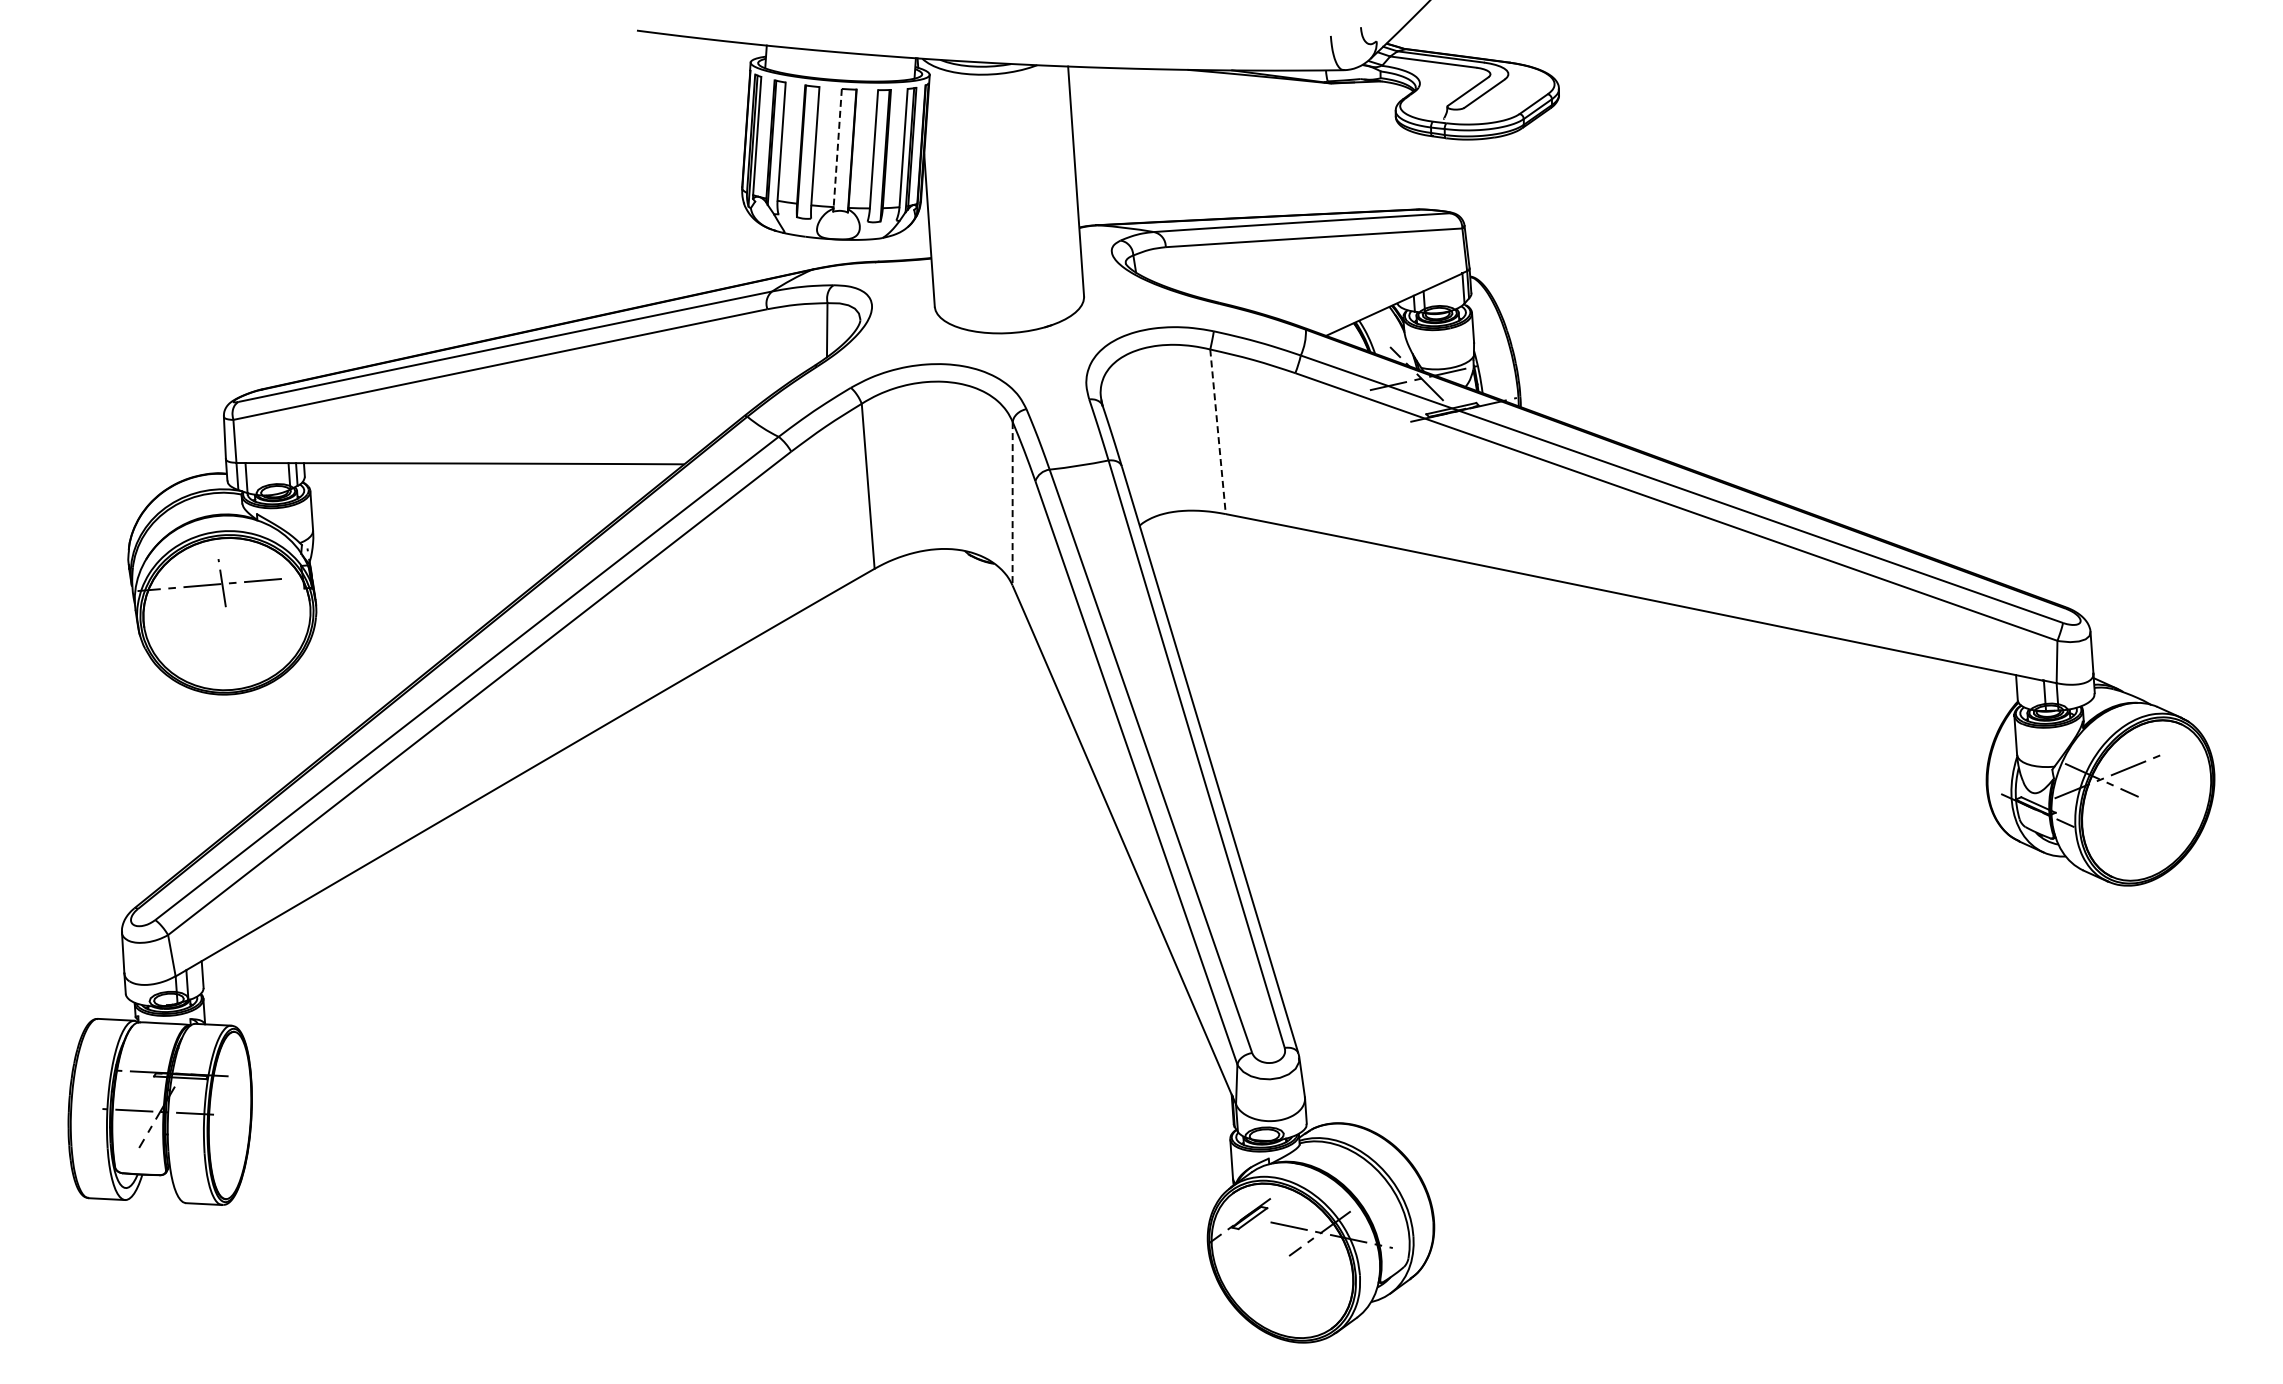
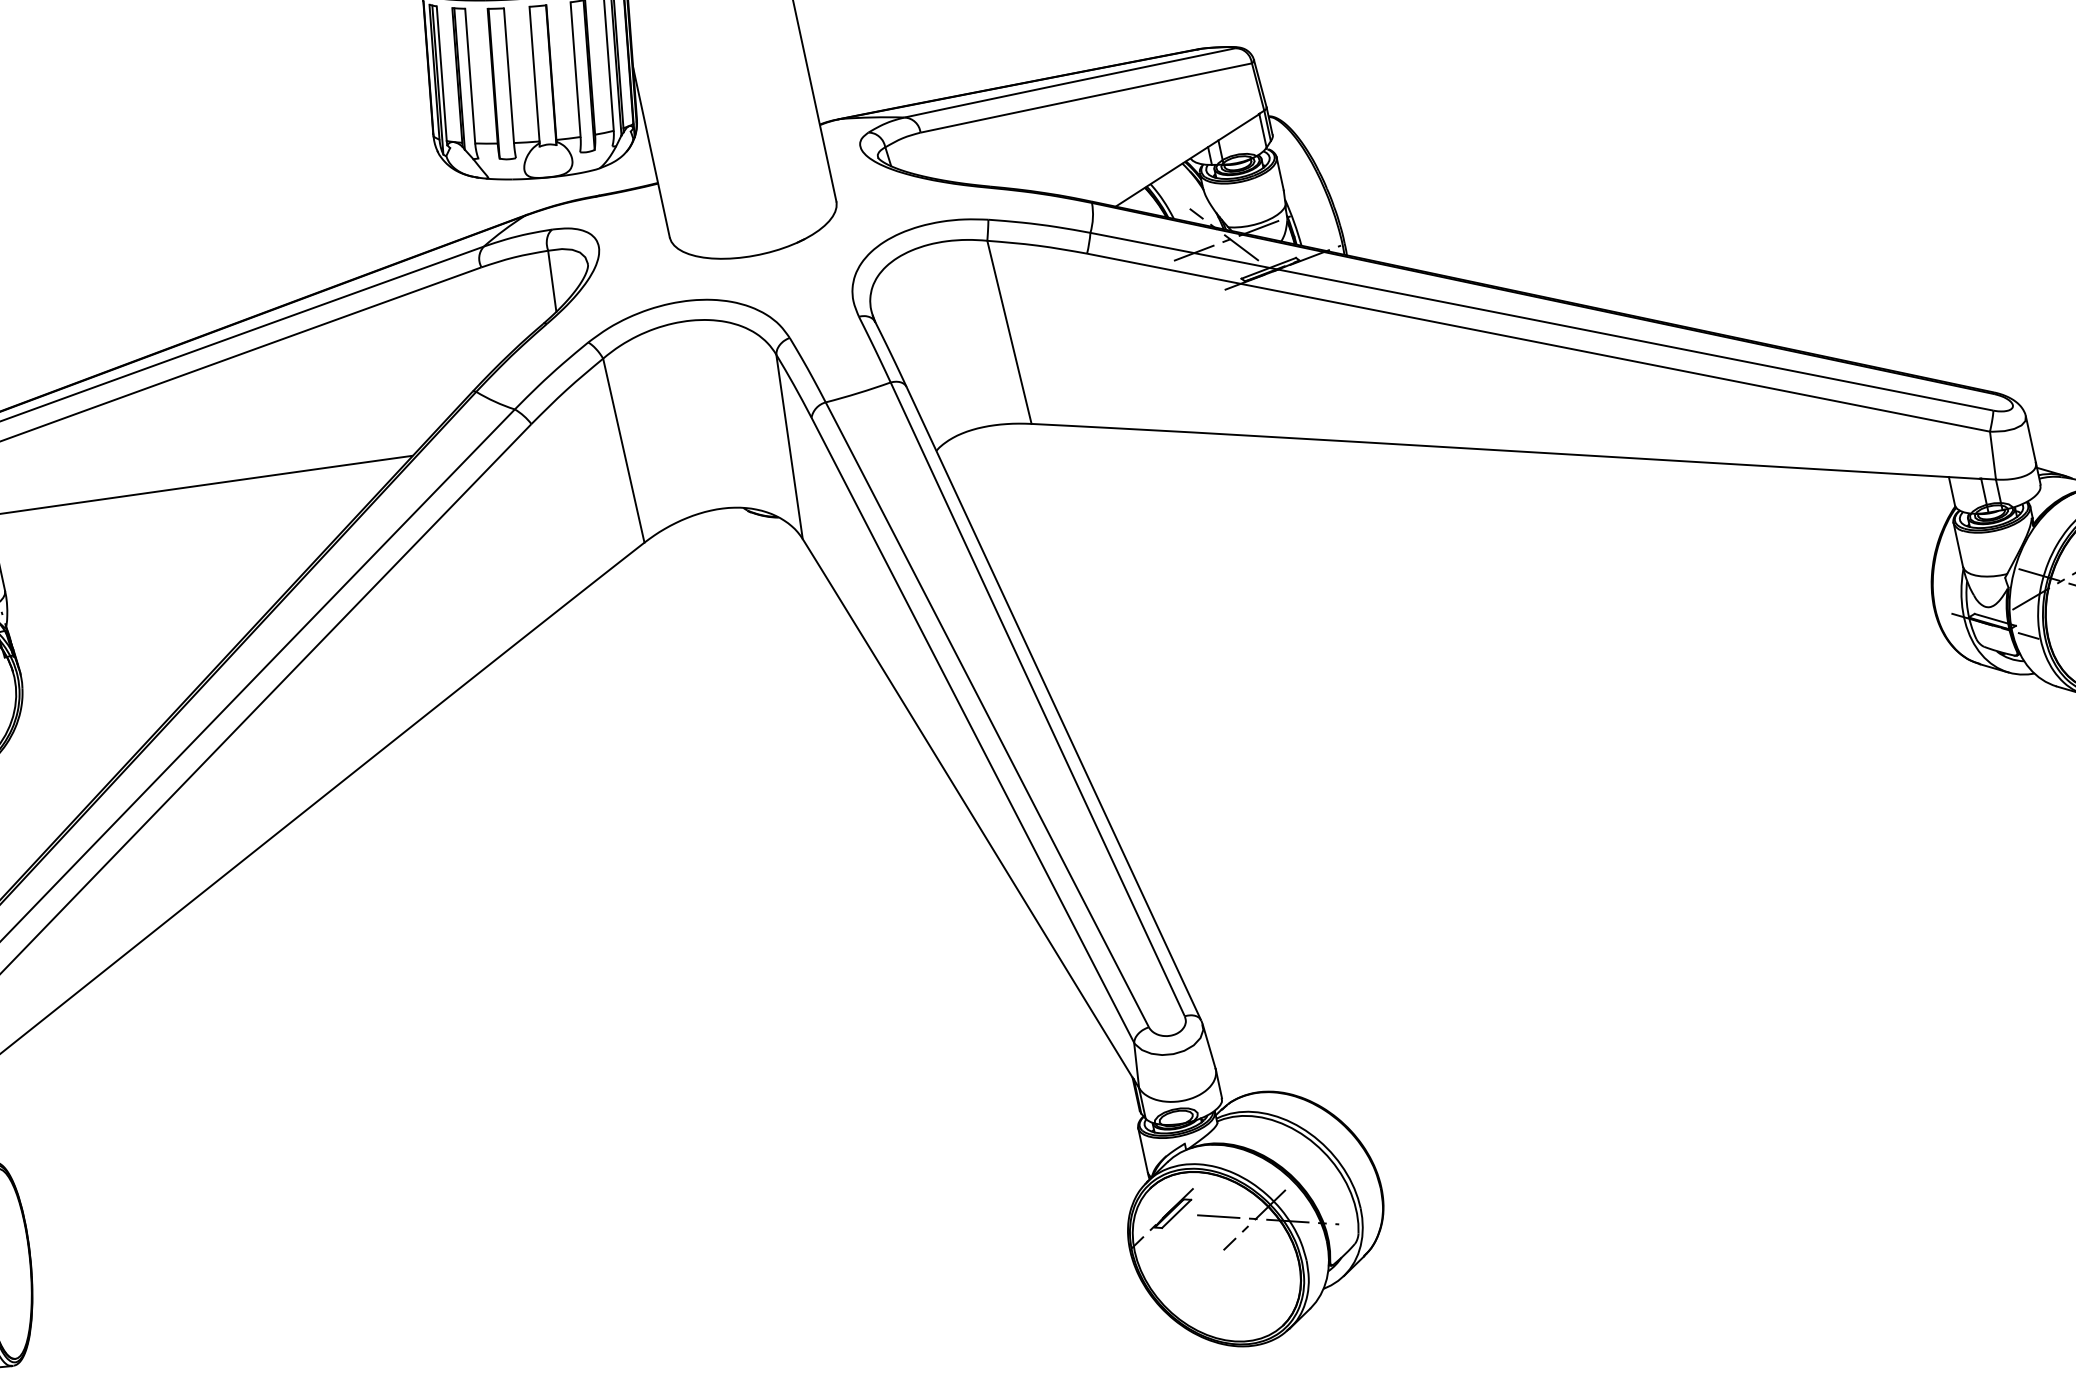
line: (837, 148) -> (534, 74), dashed -> solid
line: (1218, 431) -> (1009, 331), dashed -> solid
line: (1012, 503) -> (789, 446), dashed -> solid

